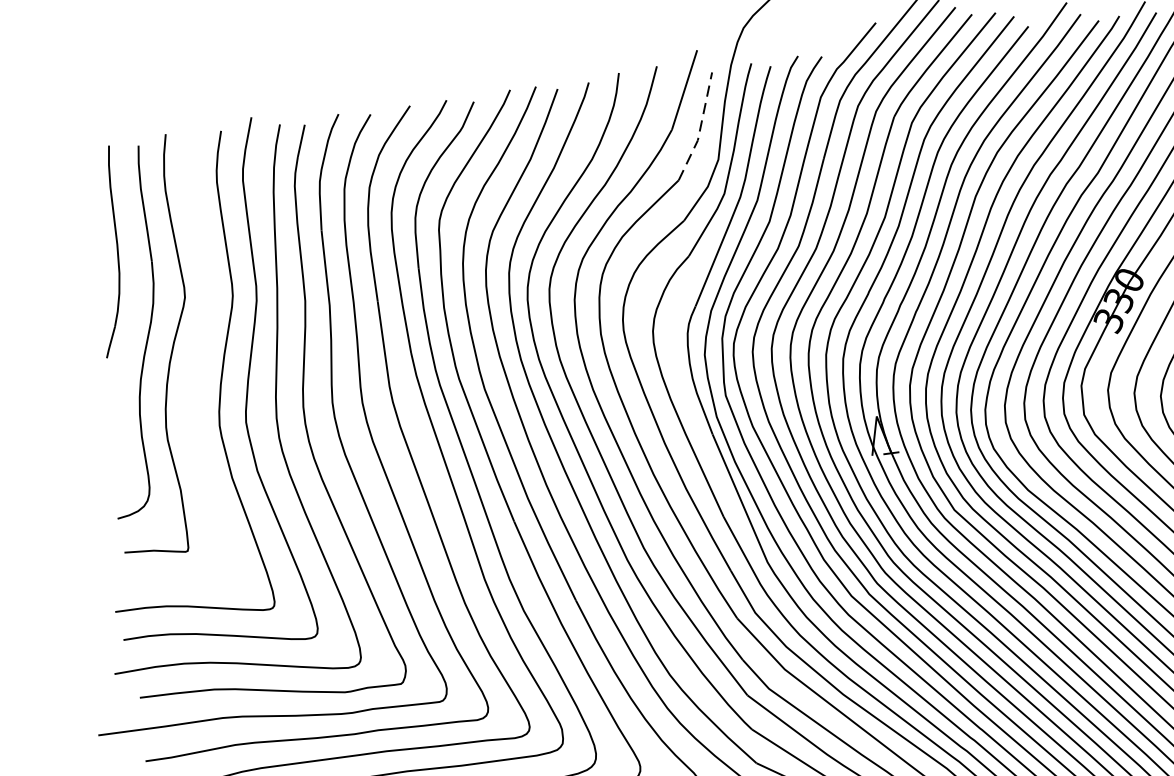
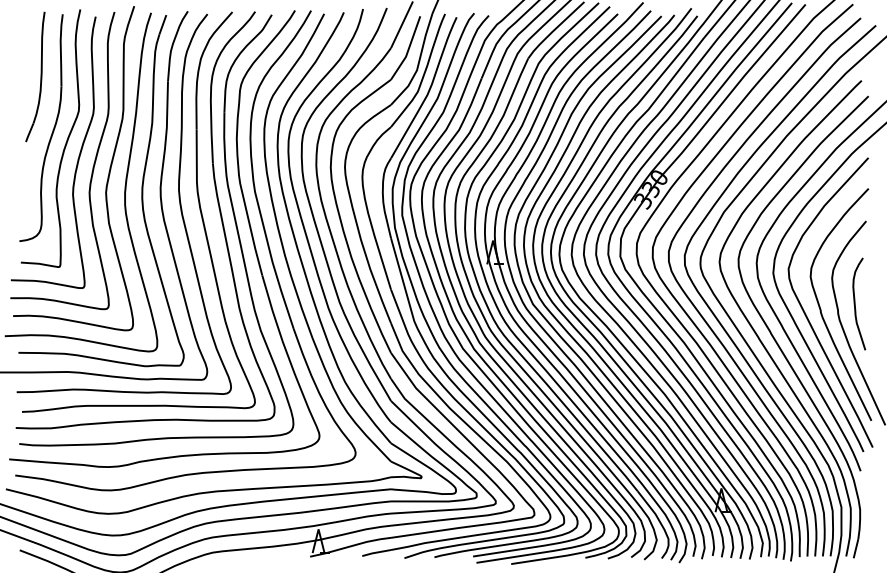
line: (700, 129) -> (408, 50), dashed -> solid
curve: (193, 375) -> (77, 159), added

